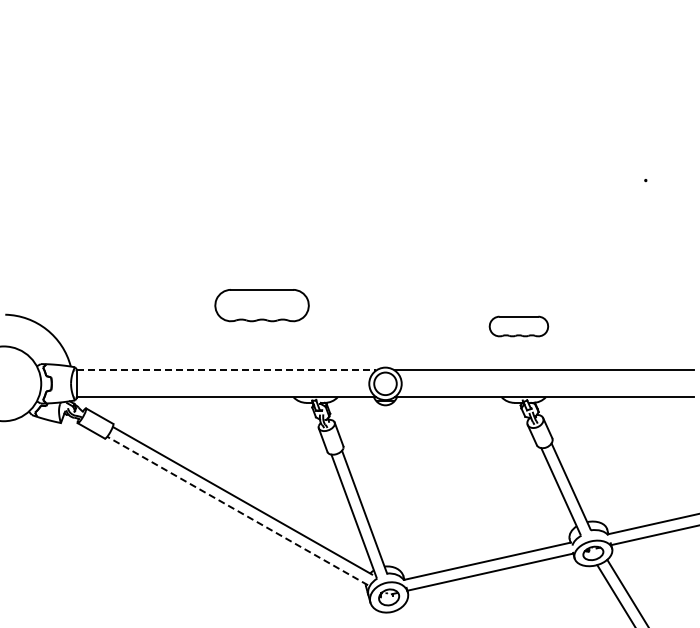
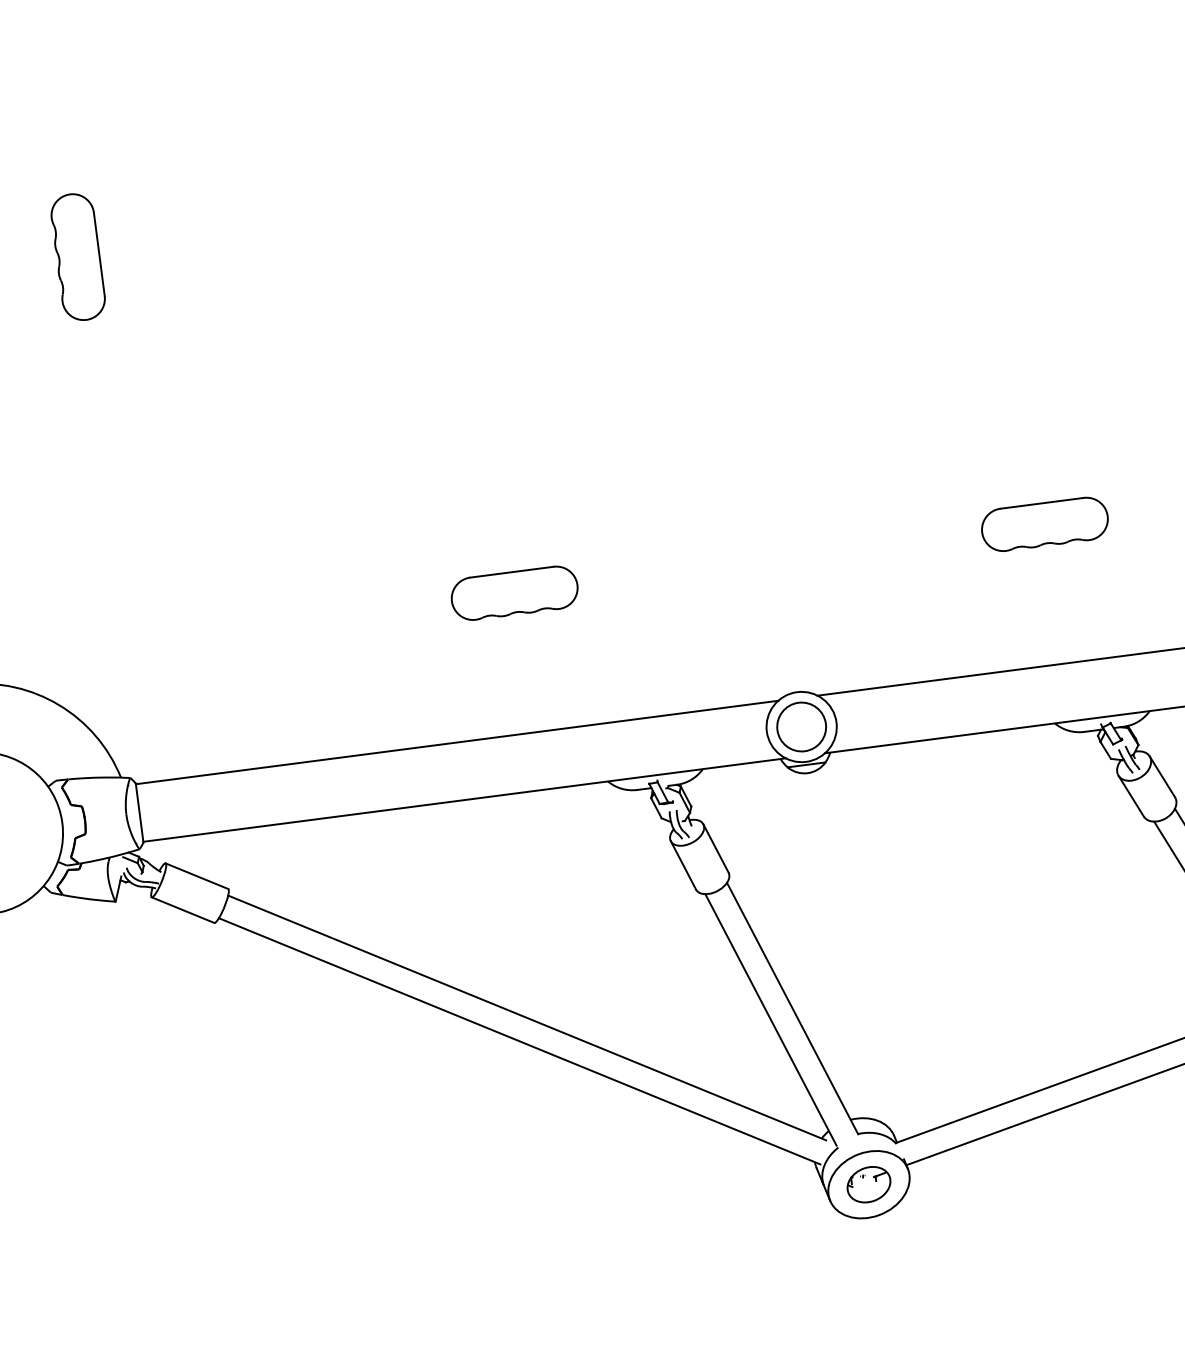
part: (81, 125) -> (76, 256), added
part: (261, 305) -> (513, 593), size x0.62
part: (518, 326) -> (1043, 524), moved
line: (226, 370) -> (456, 742), dashed -> solid
line: (237, 510) -> (519, 1040), dashed -> solid

